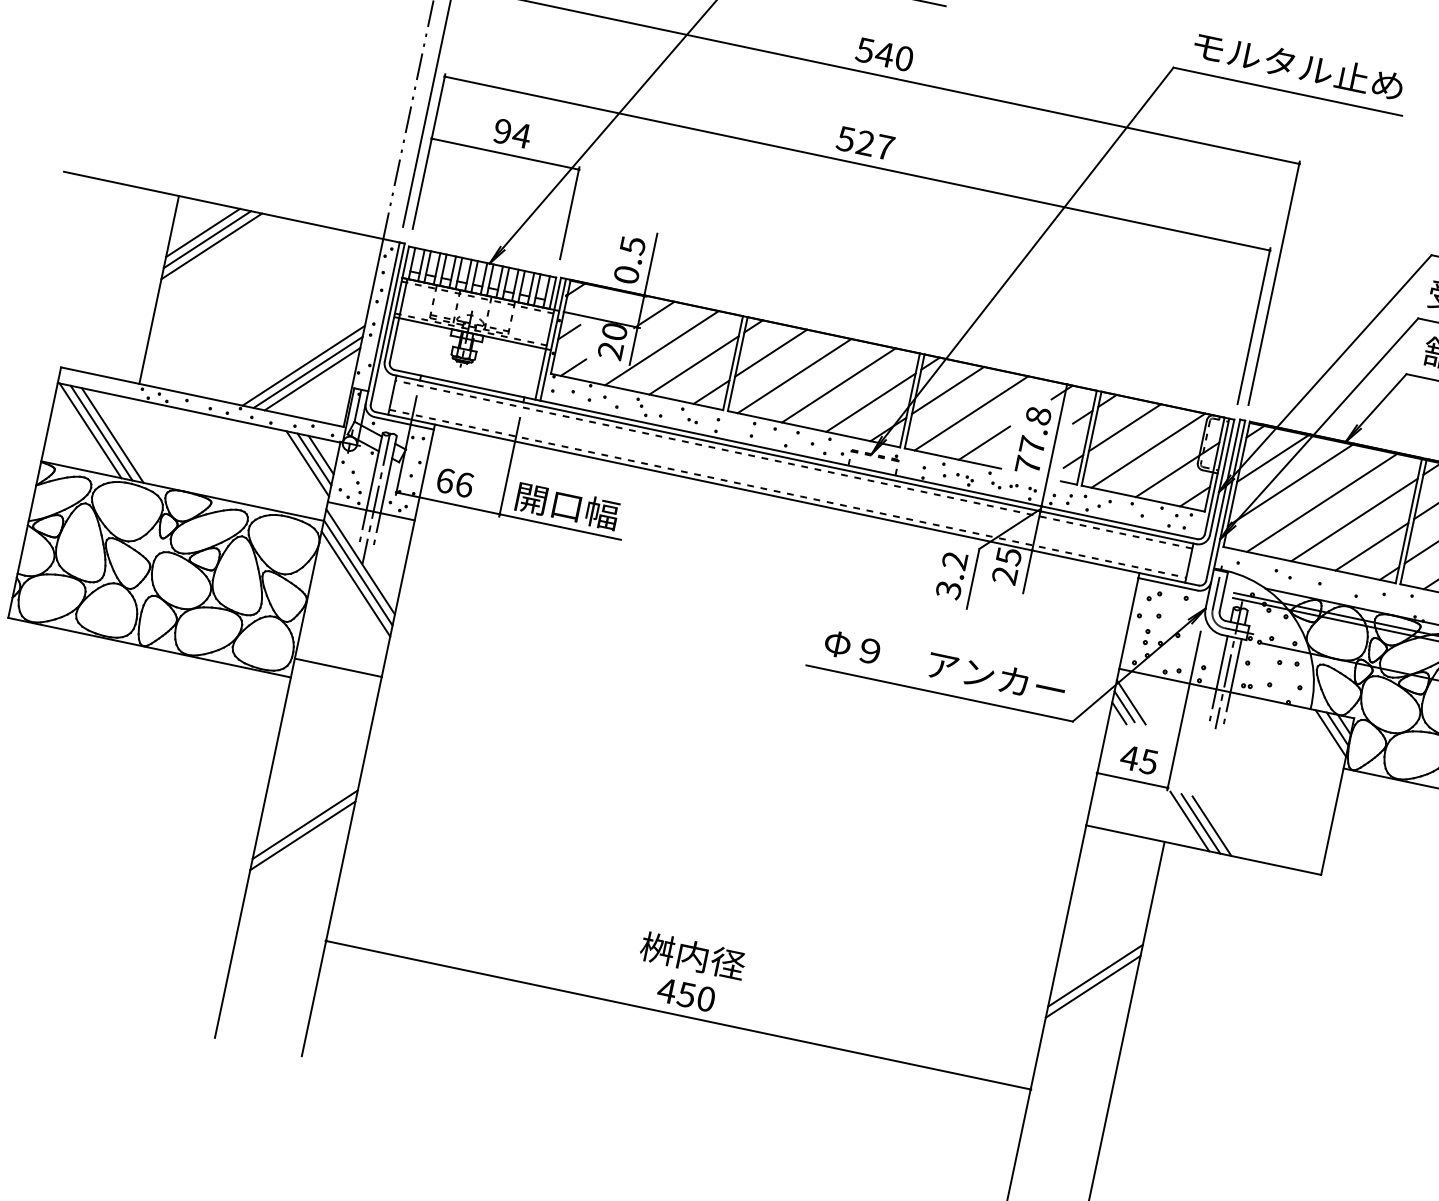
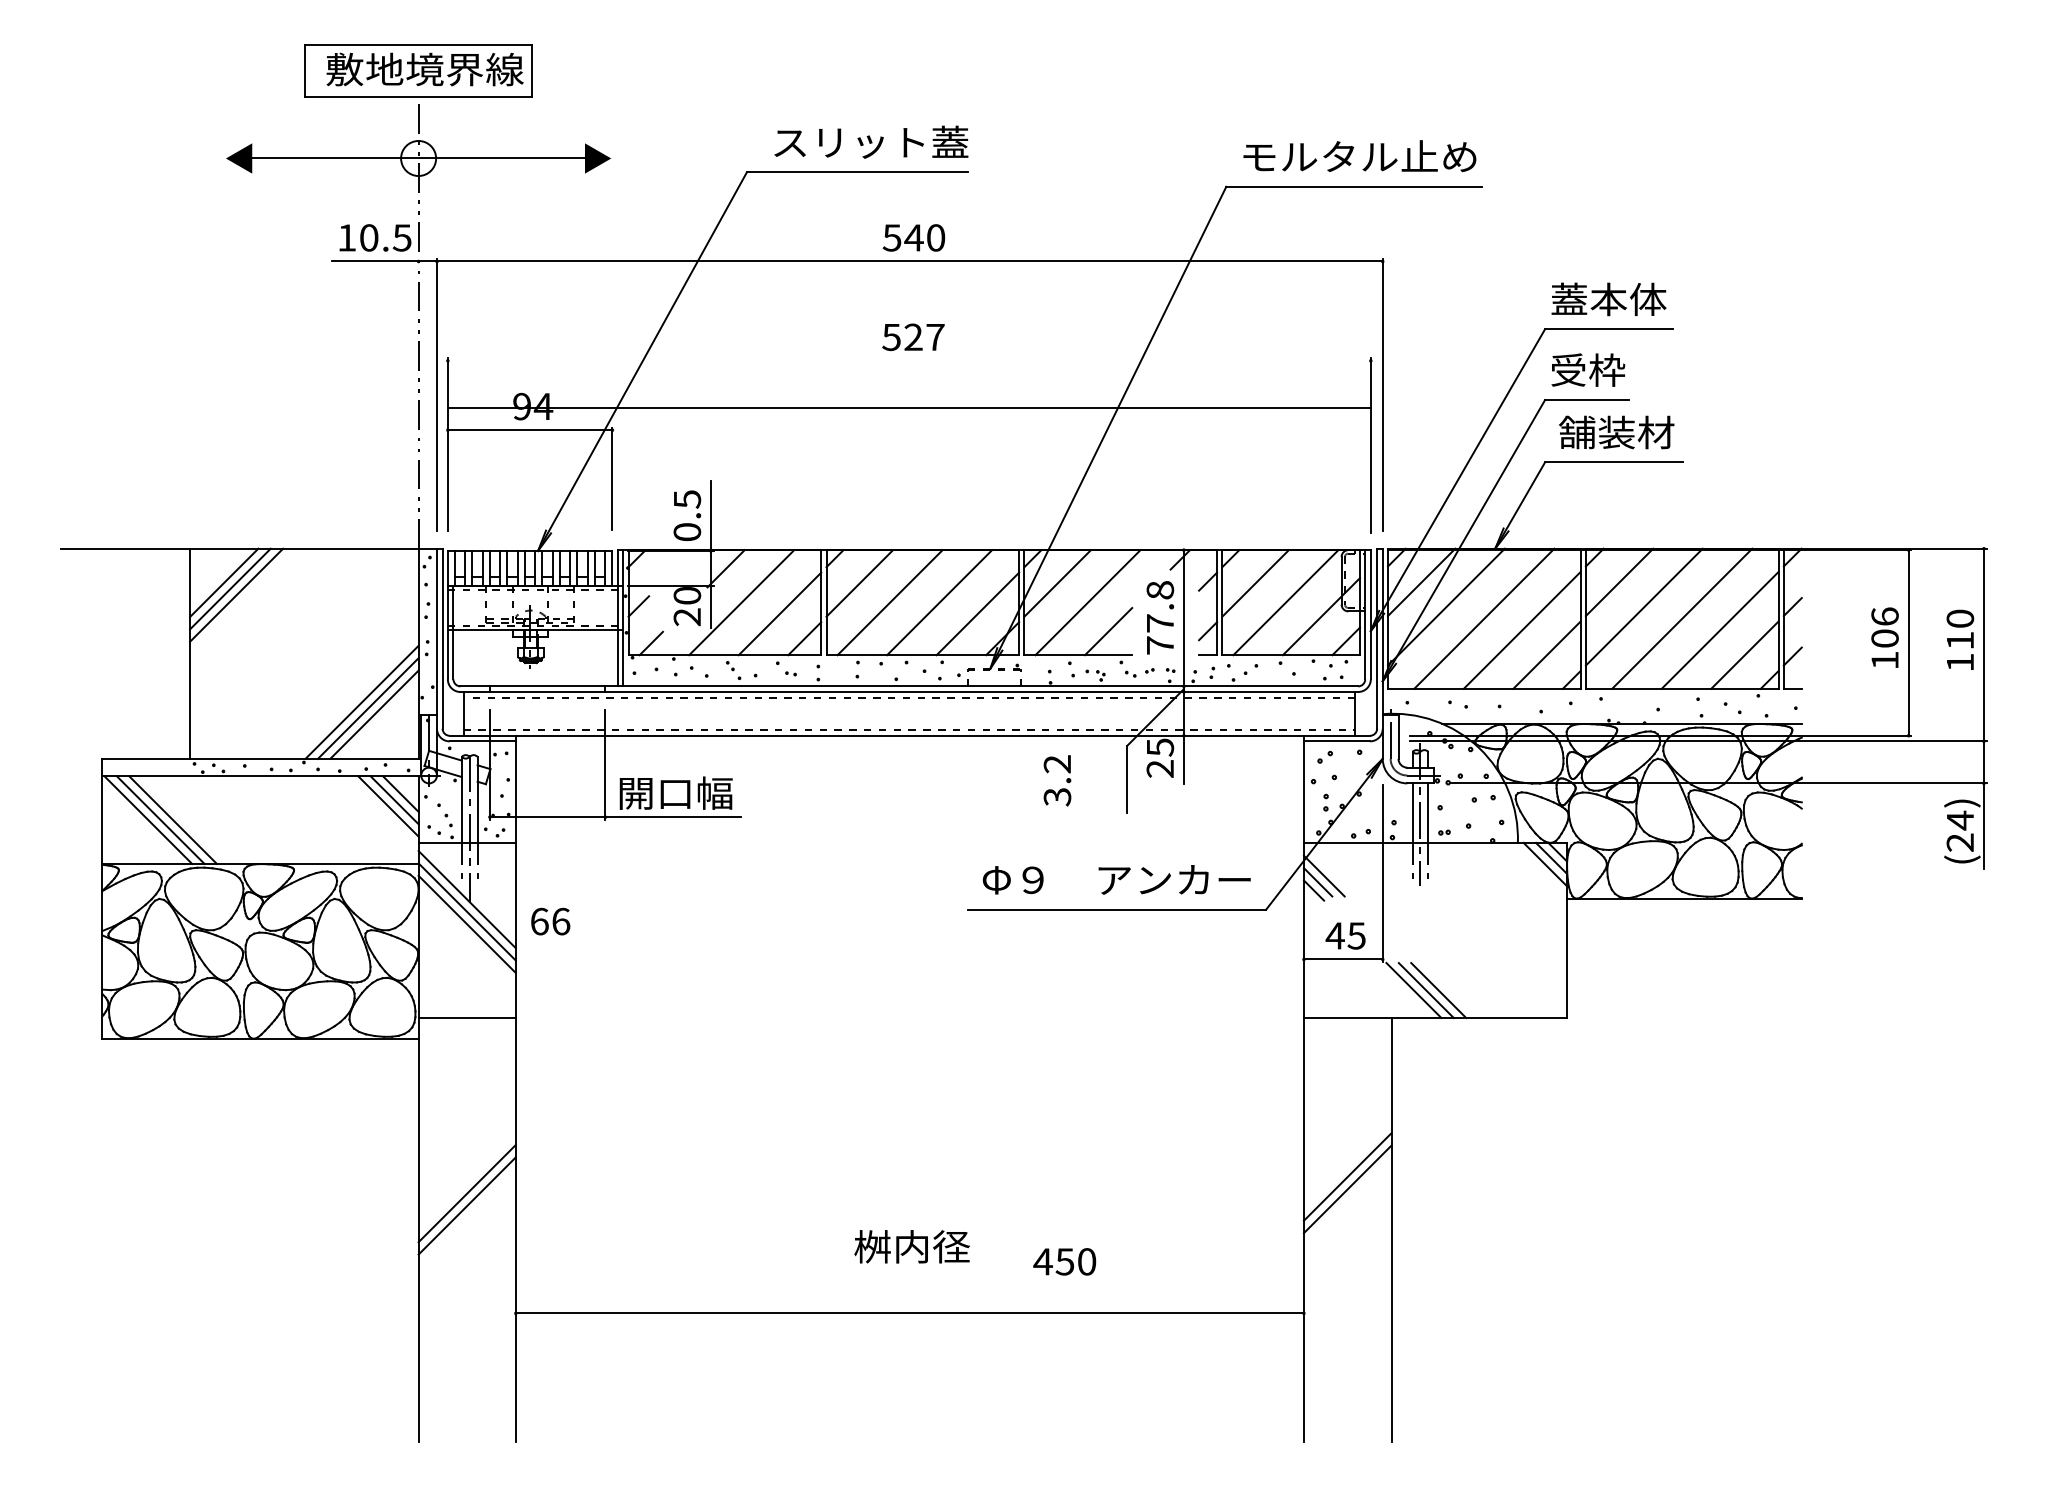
line: (856, 163) -> (908, 407), moved
text: (455, 482) -> (550, 921), moved
text: (951, 575) -> (1057, 780), moved
text: (686, 994) -> (1064, 1261), moved

